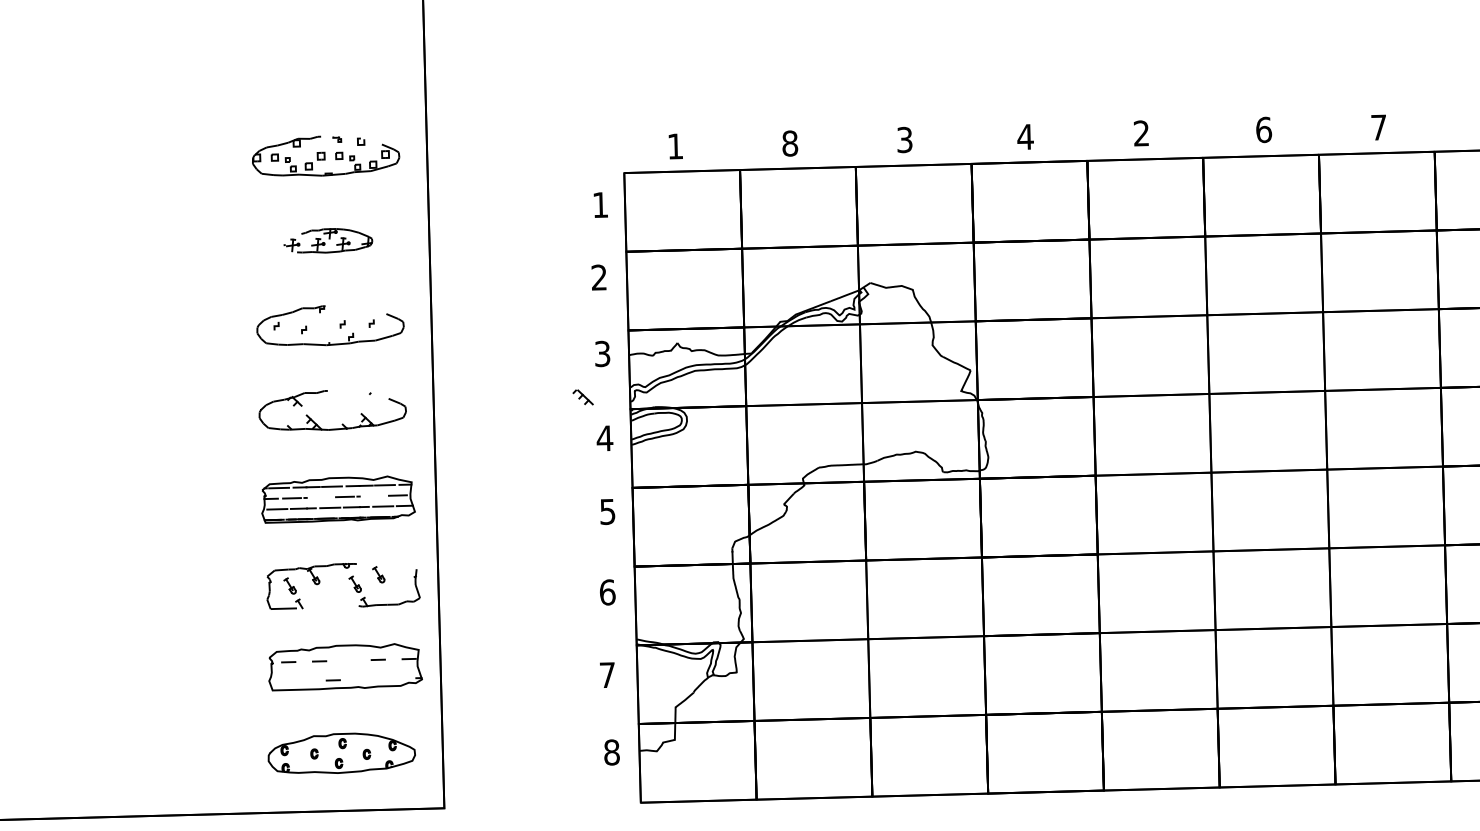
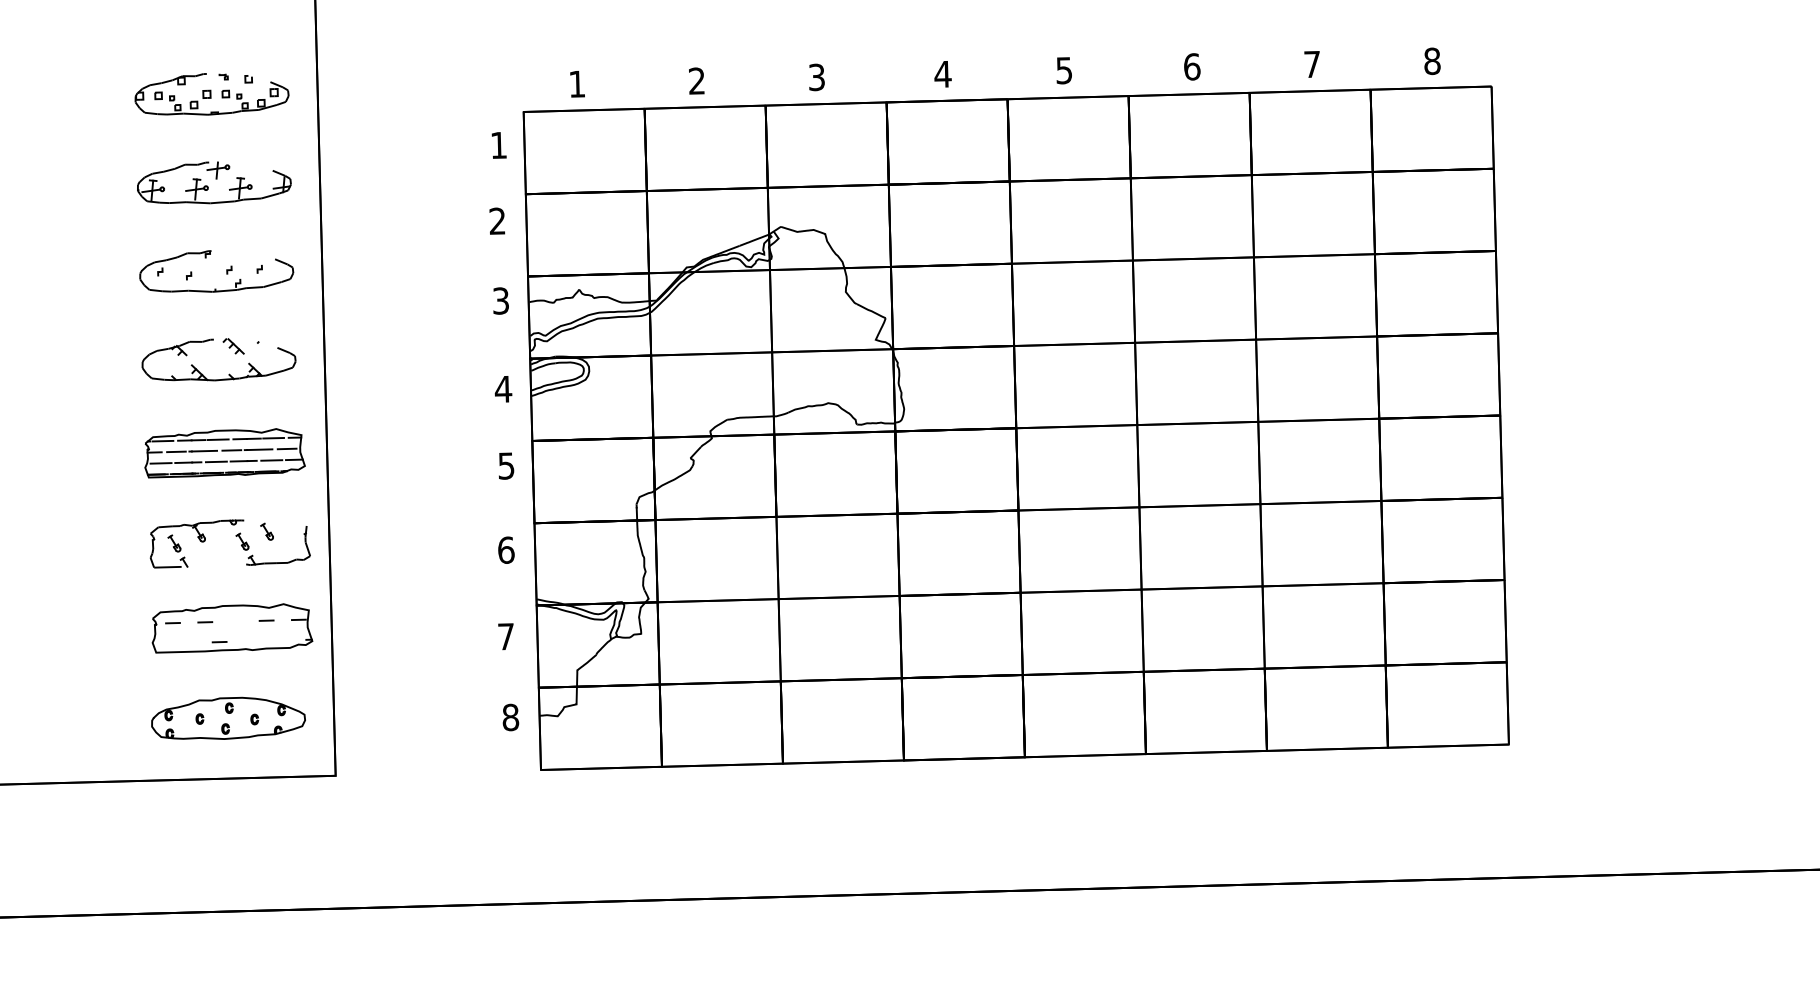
text: (1140, 133) -> (1063, 70), 2 -> 5
text: (790, 142) -> (697, 80), 8 -> 2
part: (328, 240) -> (214, 182), size x1.67
part: (582, 397) -> (233, 346), moved
line: (318, 496) -> (204, 450), added
line: (371, 496) -> (259, 449), added

